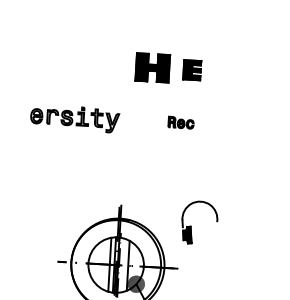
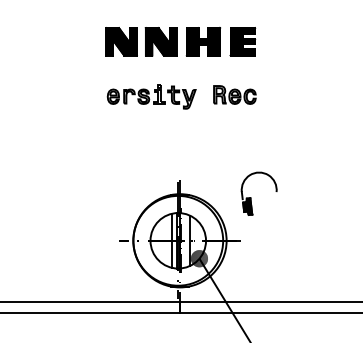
part: (90, 64) -> (141, 41), added
part: (191, 69) -> (242, 41), size x1.43
part: (74, 118) -> (151, 96), moved
part: (180, 122) -> (234, 94), size x1.67

